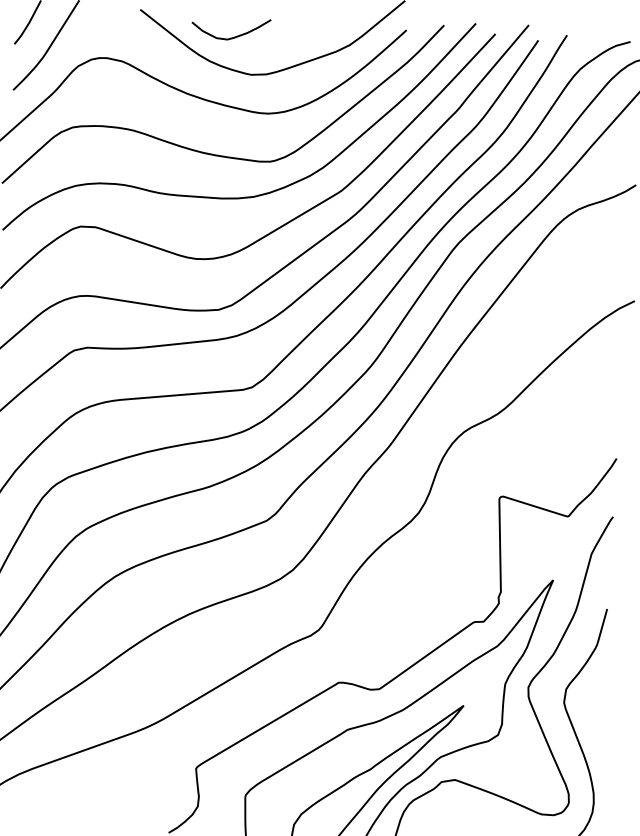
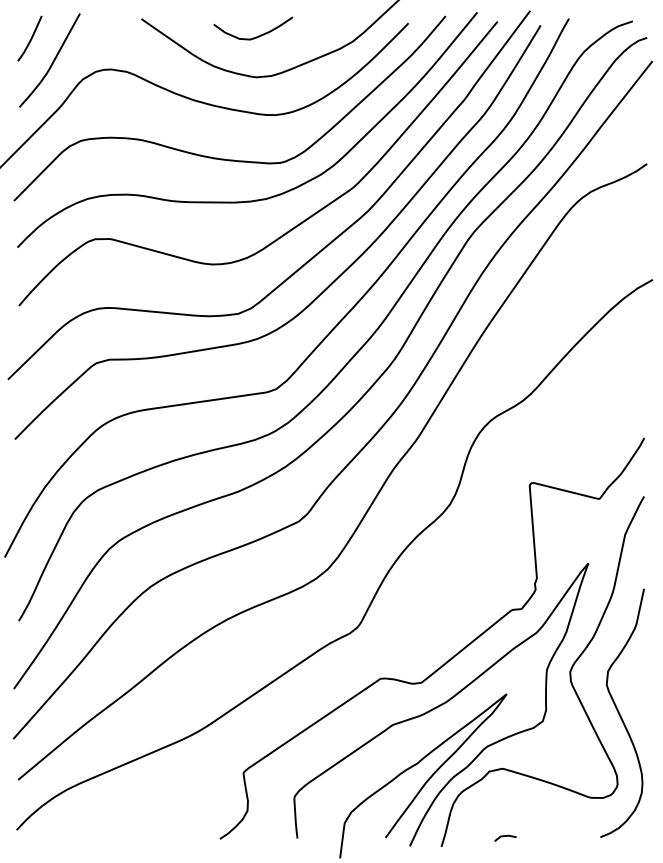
curve: (232, 36) -> (255, 36), moved

